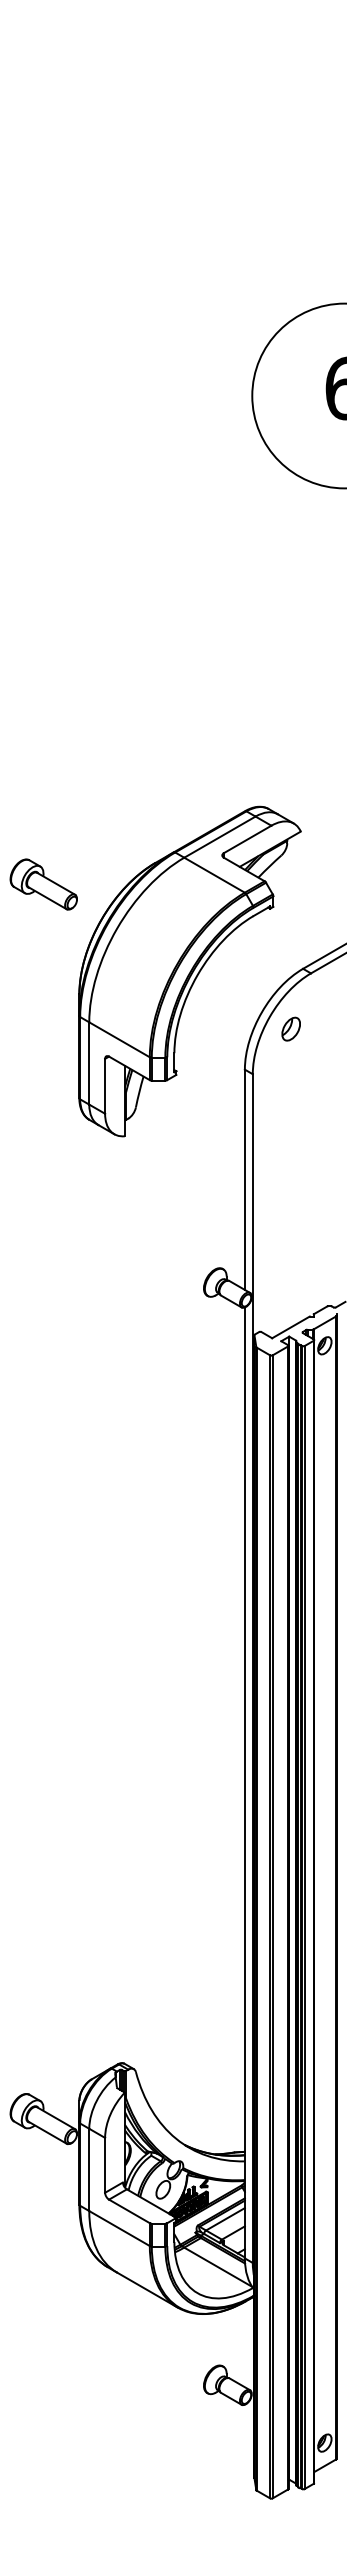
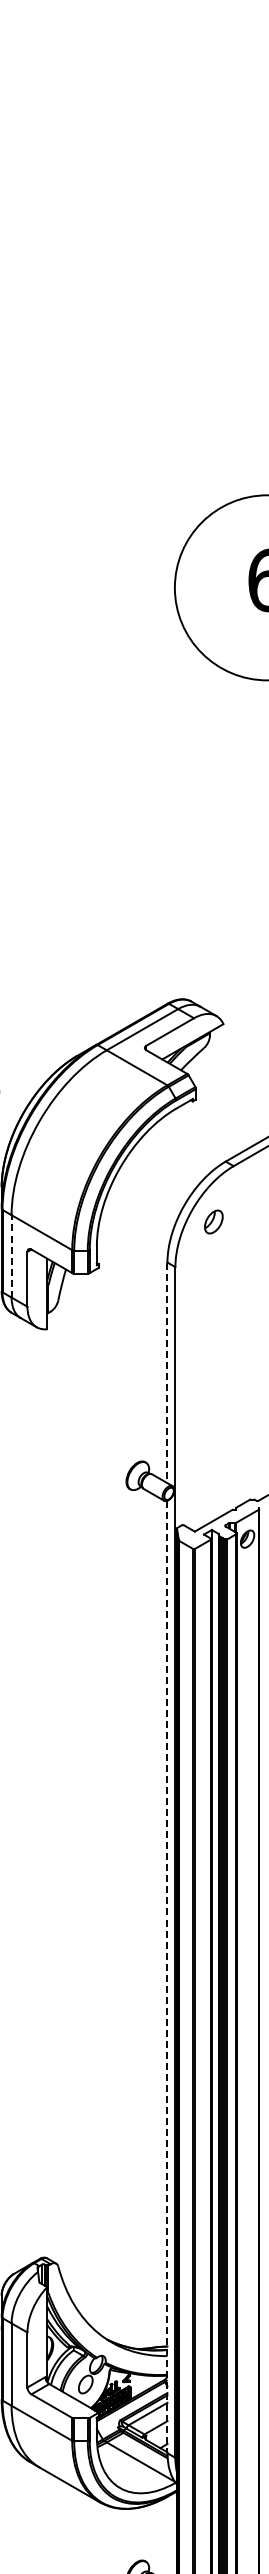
line: (89, 1062) -> (11, 1255), solid -> dashed
line: (244, 1180) -> (167, 1373), solid -> dashed
line: (244, 1783) -> (167, 1977), solid -> dashed

